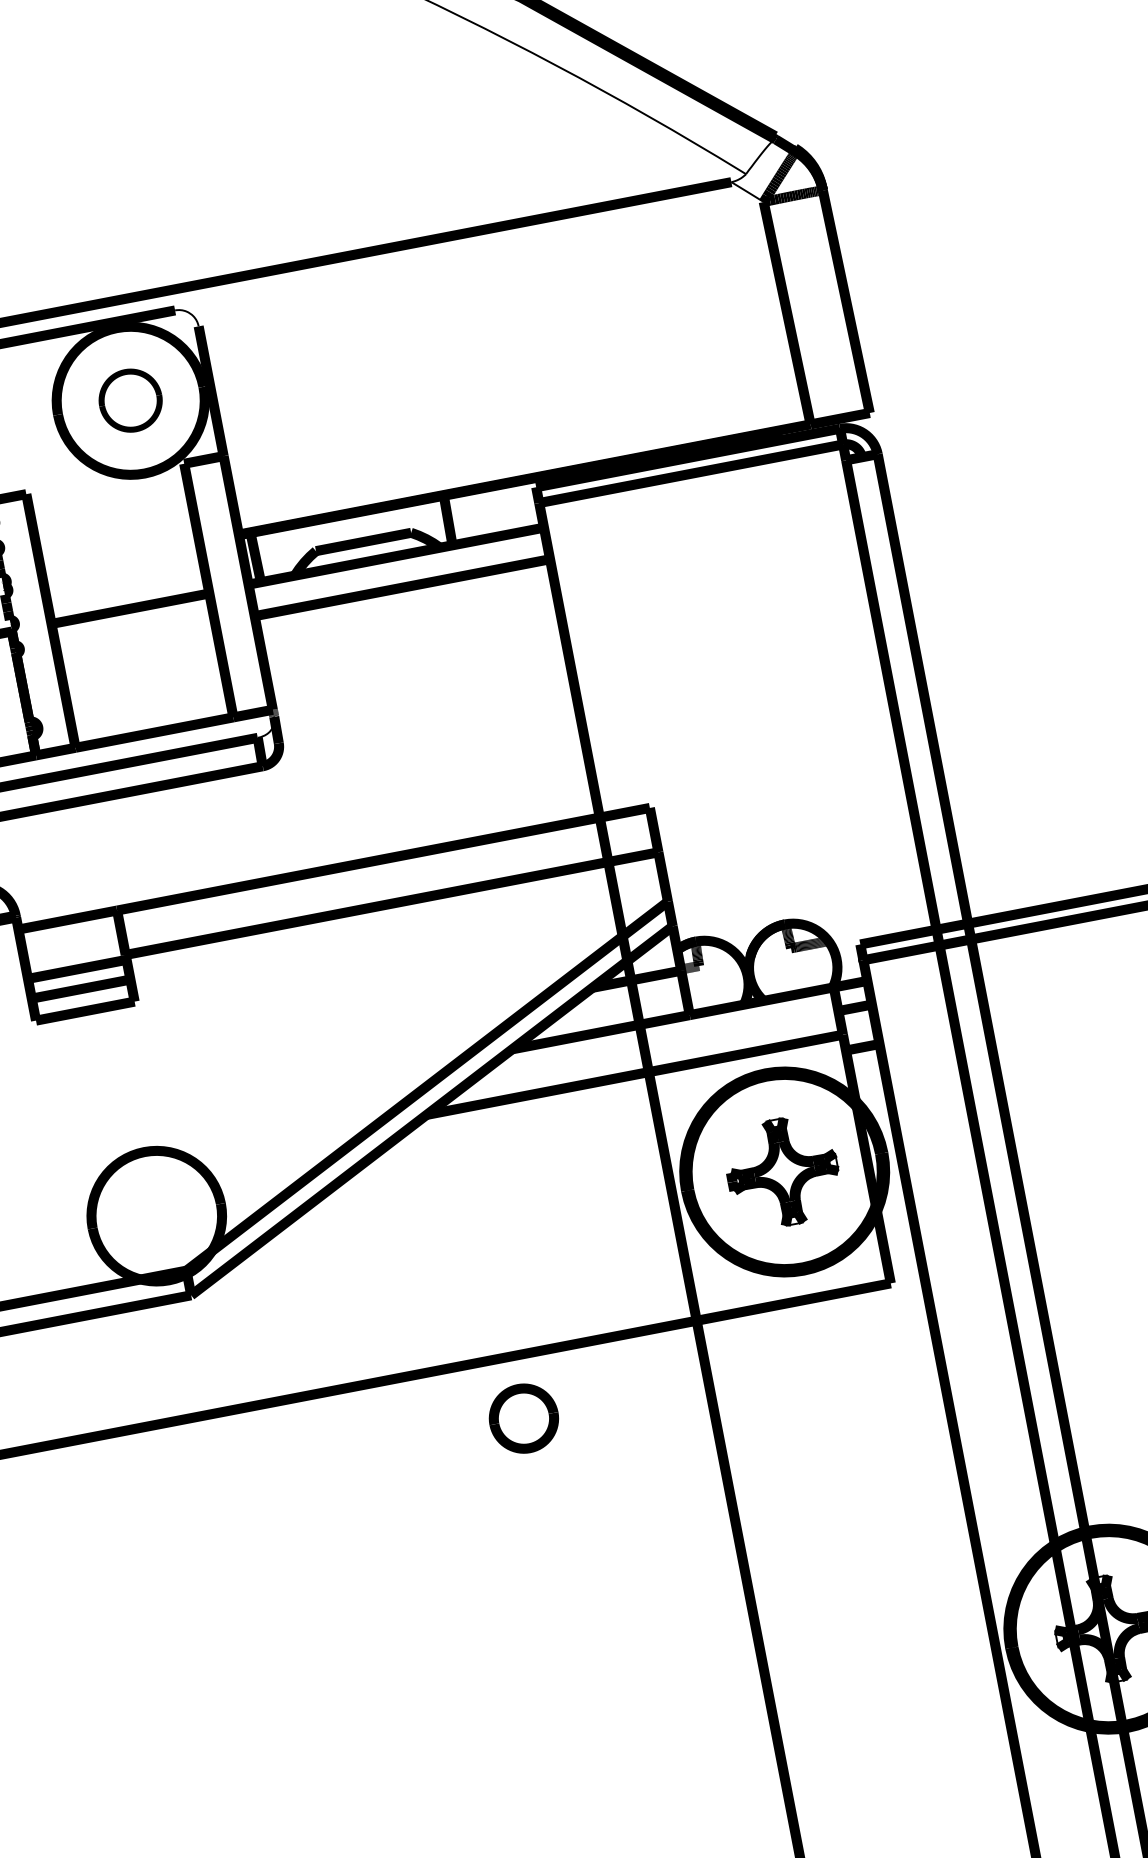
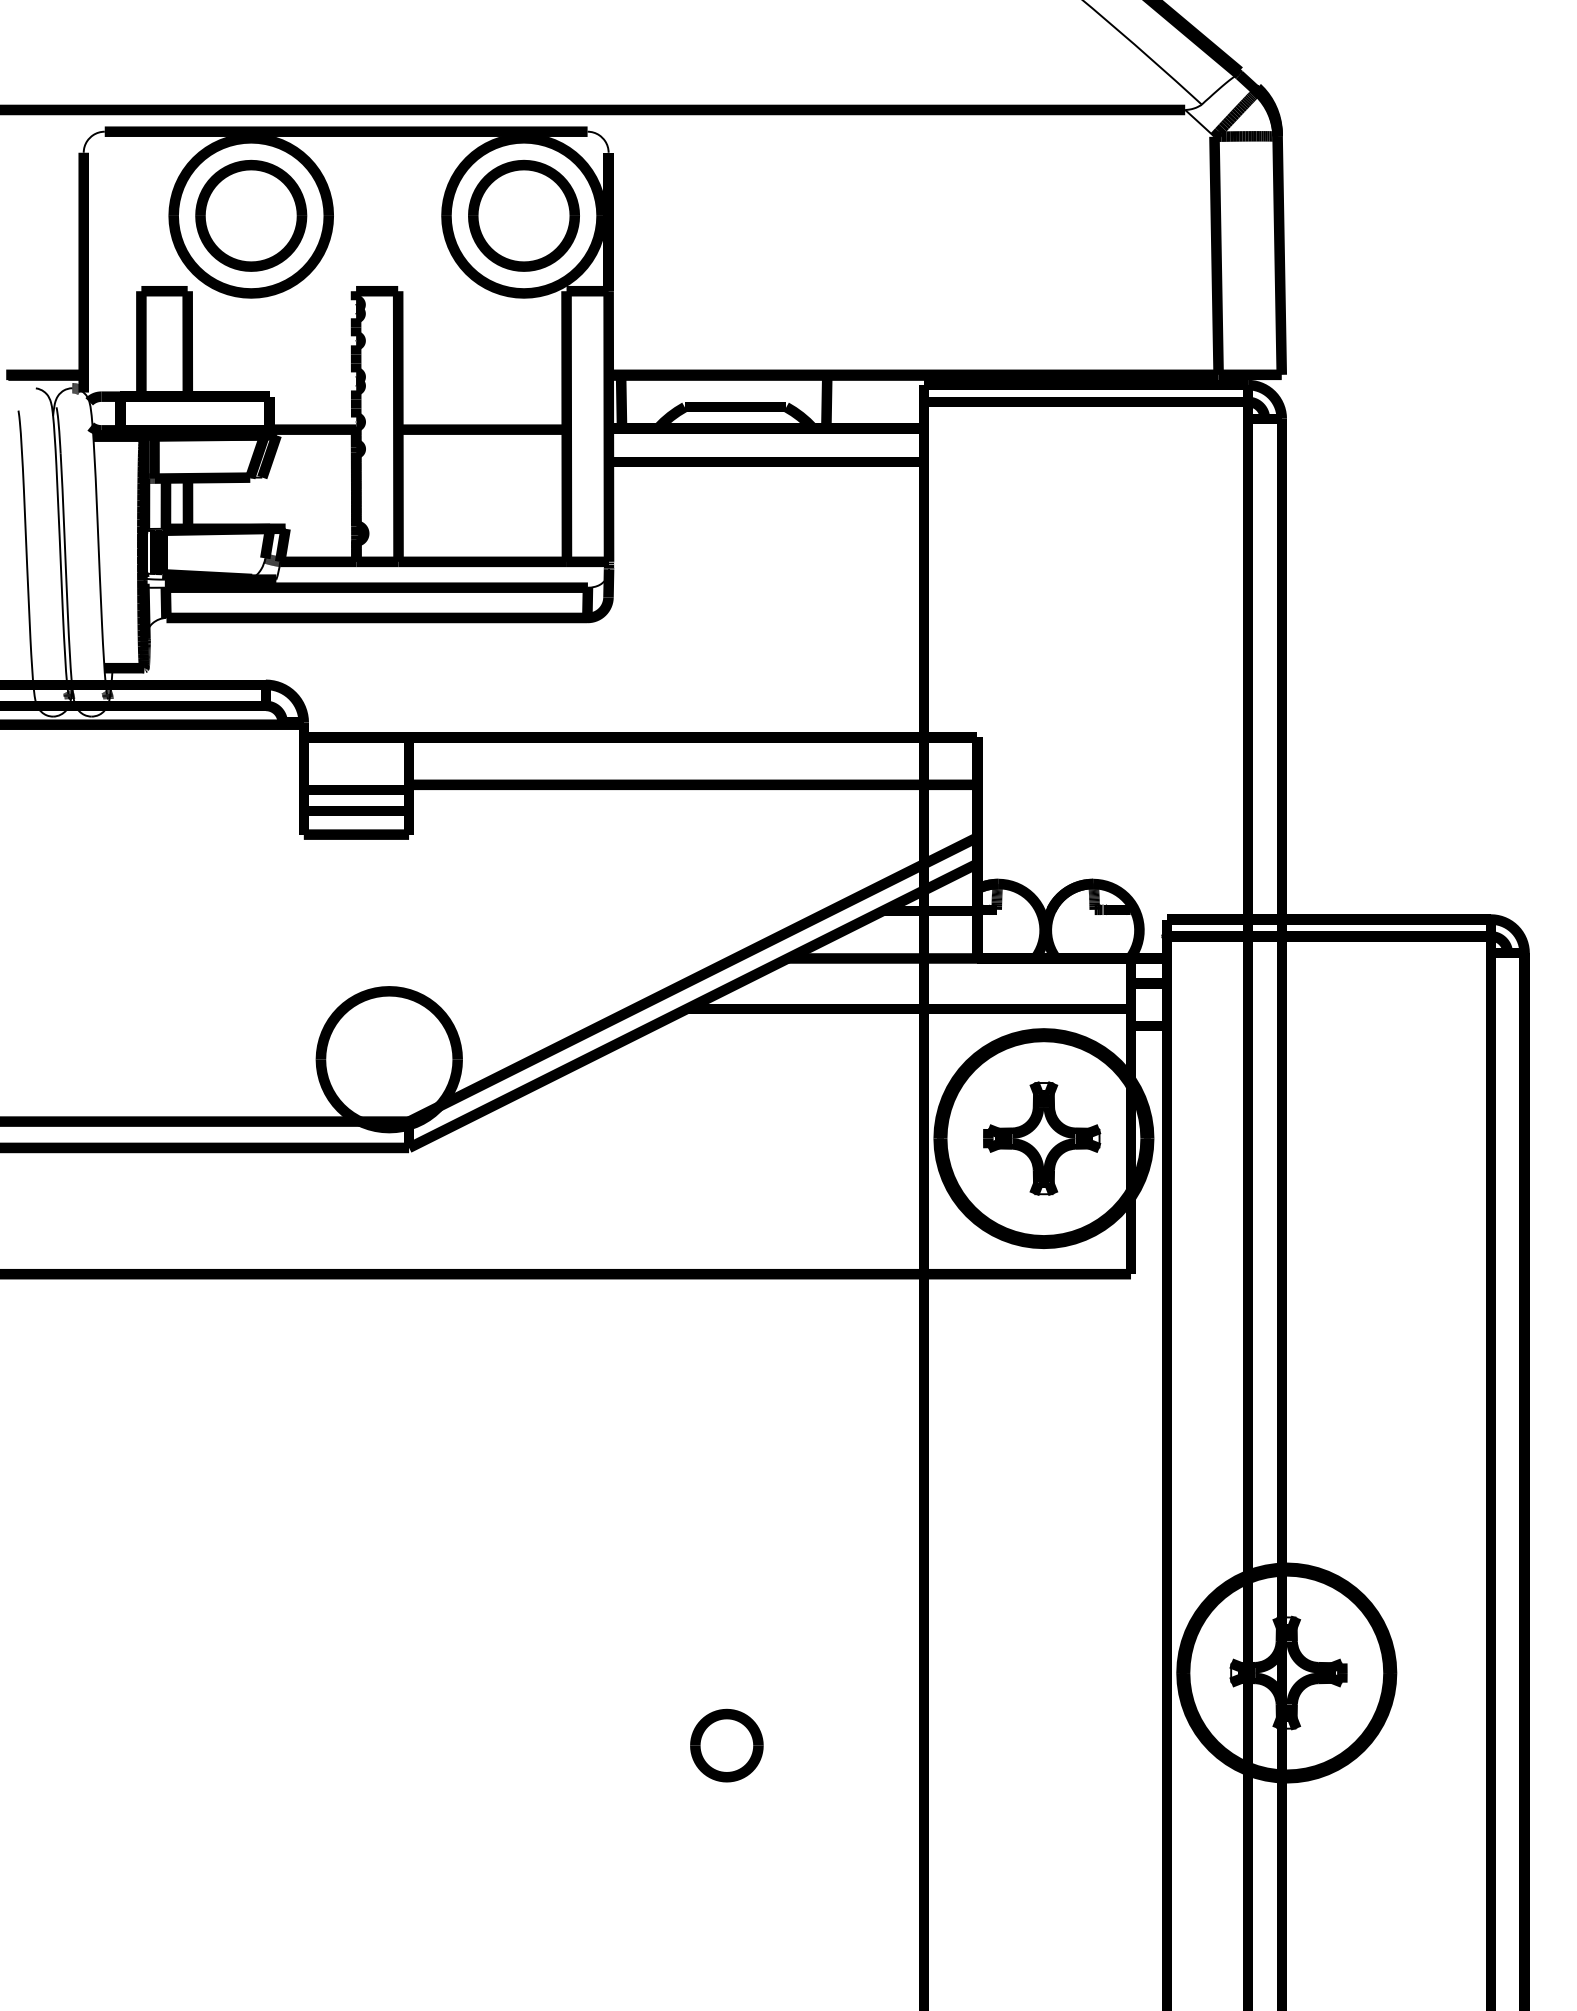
part: (130, 400) -> (523, 215), size x1.67
part: (523, 1418) -> (726, 1745), moved

